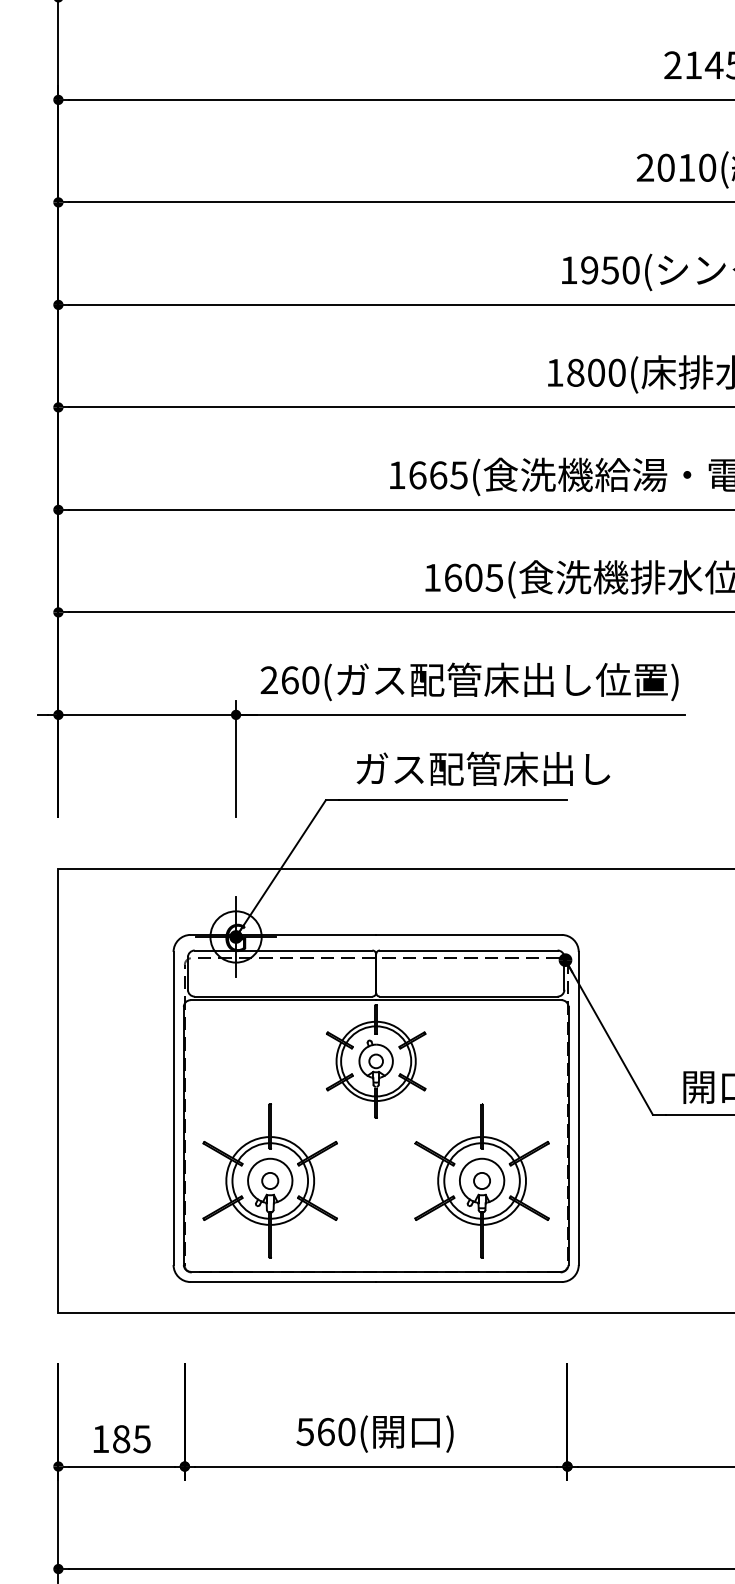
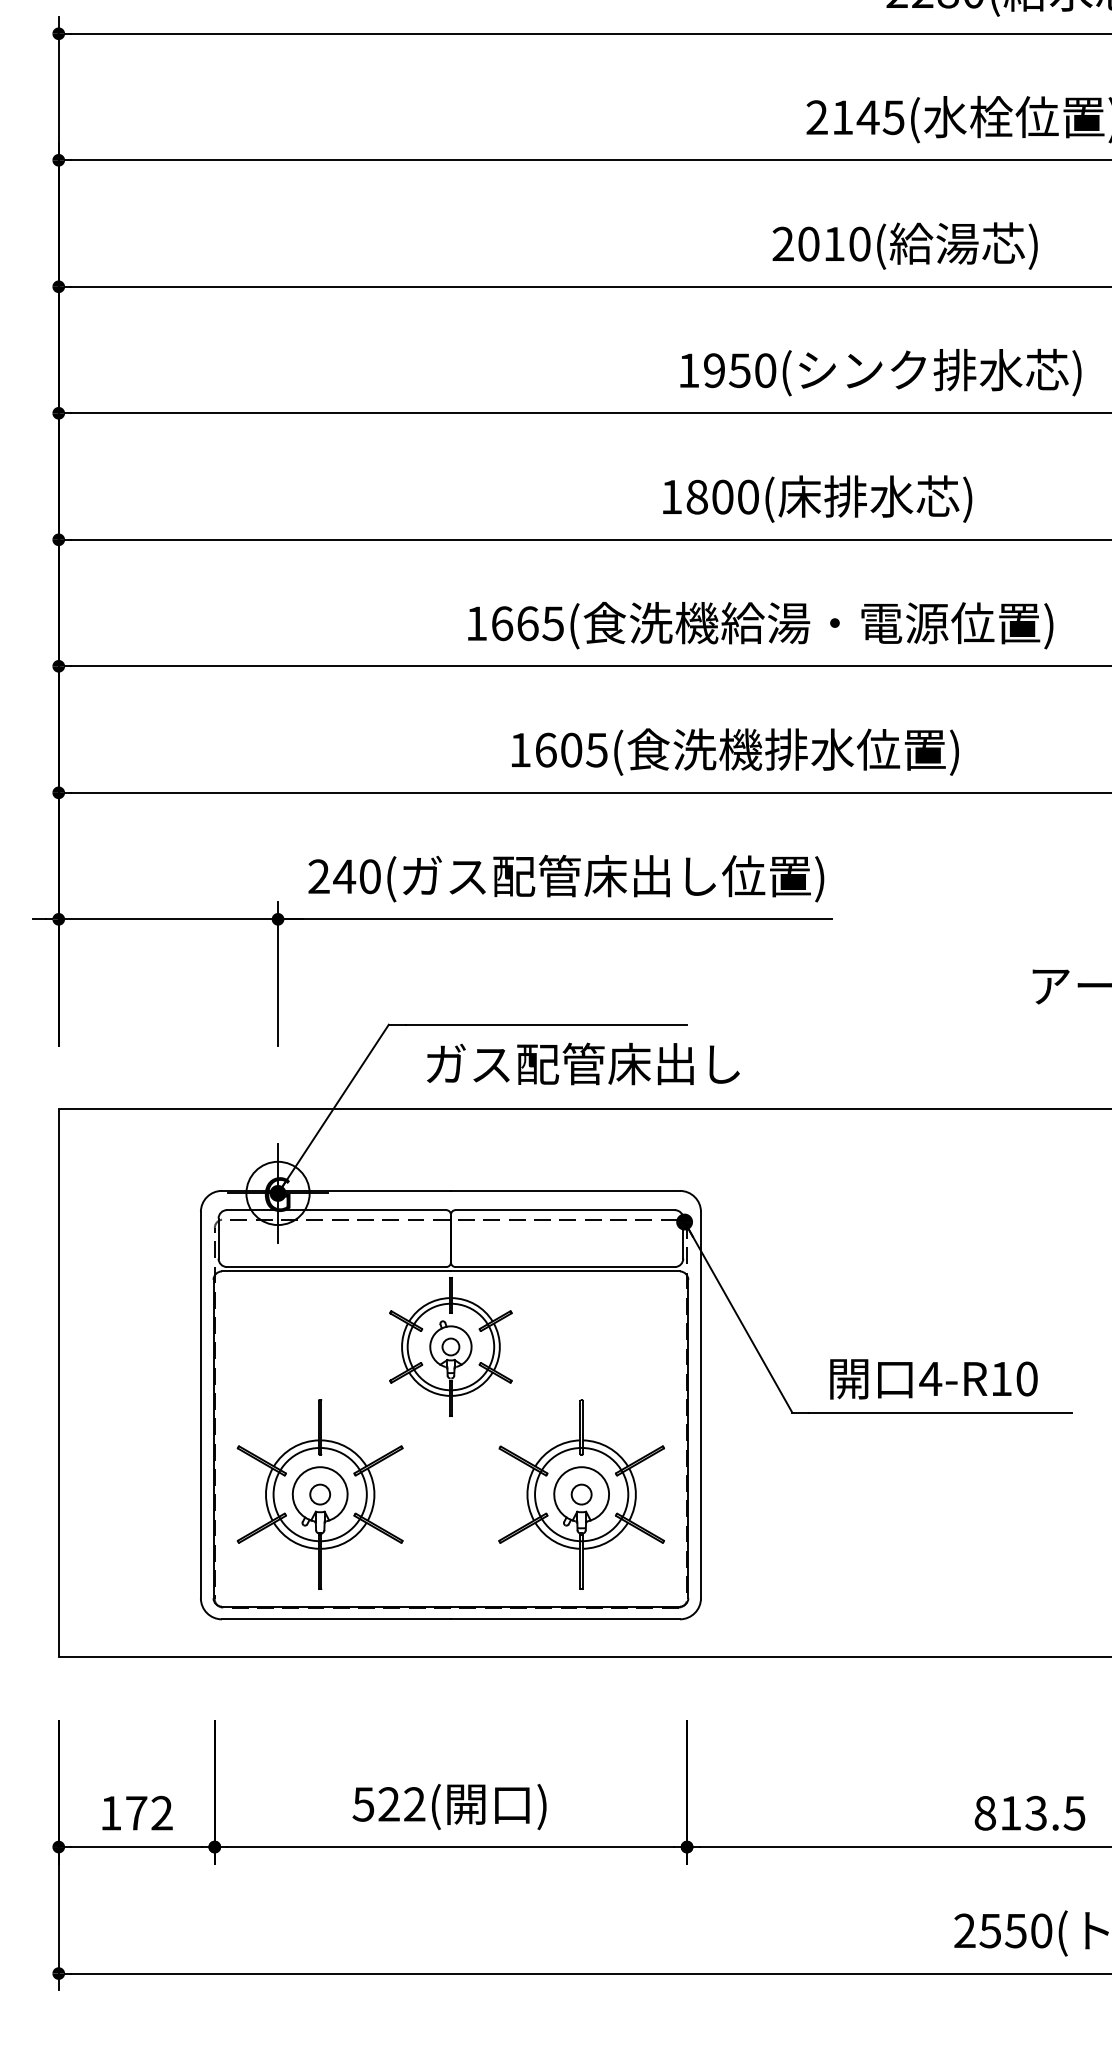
text: (289, 680) -> (344, 876), 260 -> 240
text: (483, 768) -> (583, 1063), moved
text: (336, 1432) -> (401, 1804), 560( -> 522(
text: (131, 1438) -> (149, 1812), 185 -> 172

